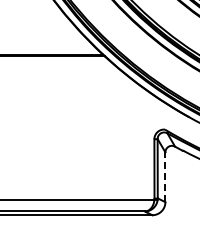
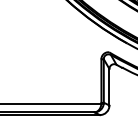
line: (165, 177) -> (109, 87), dashed -> solid

